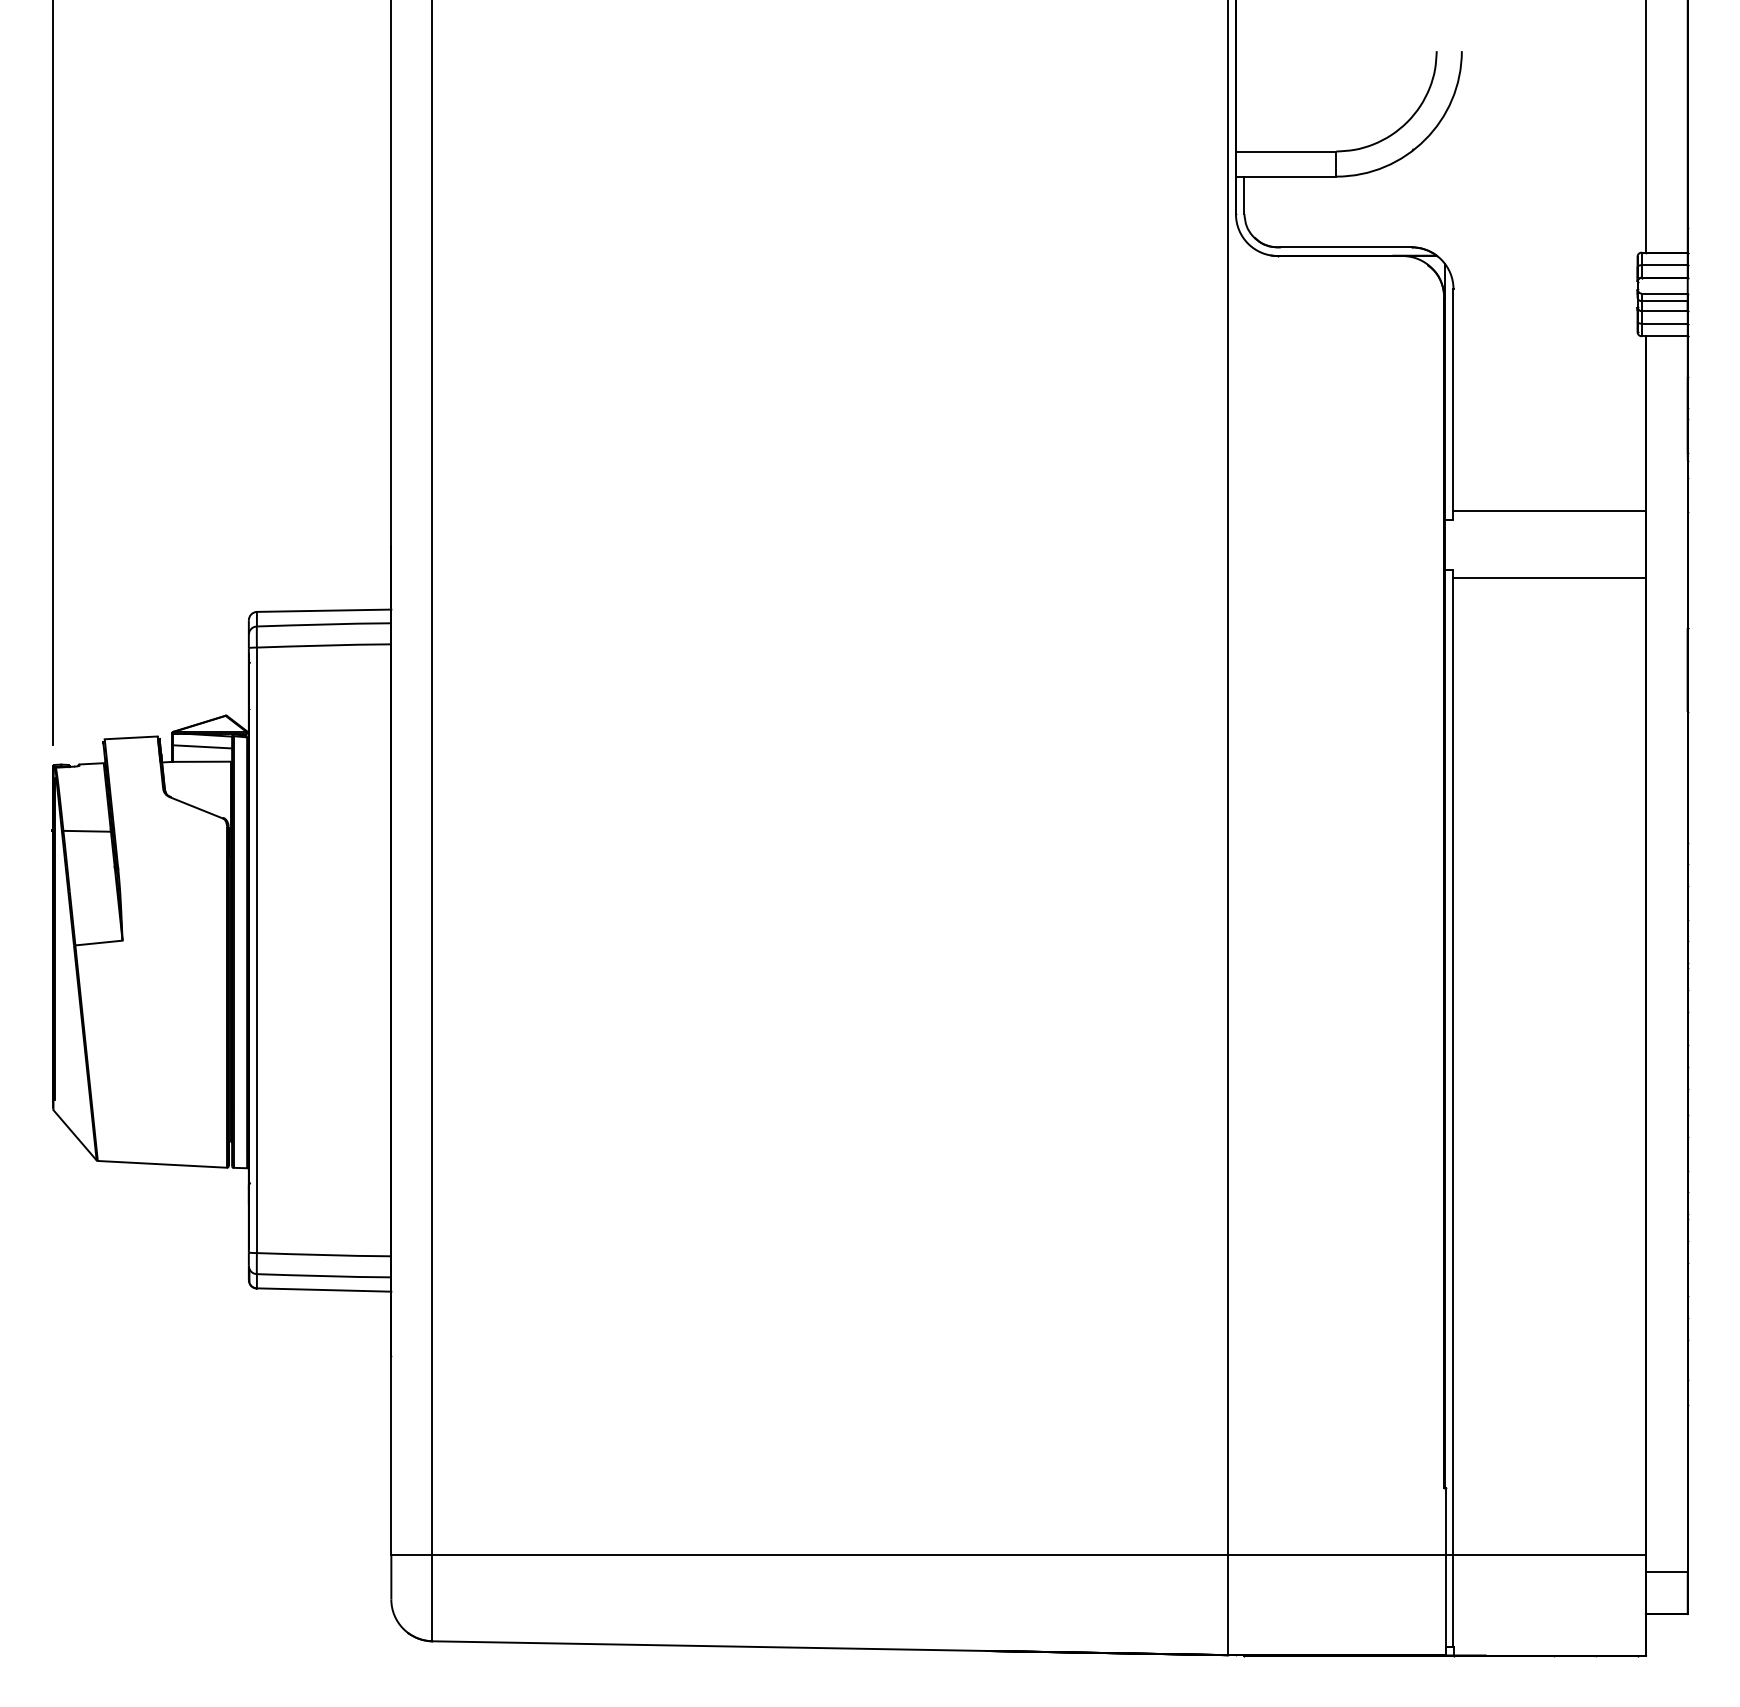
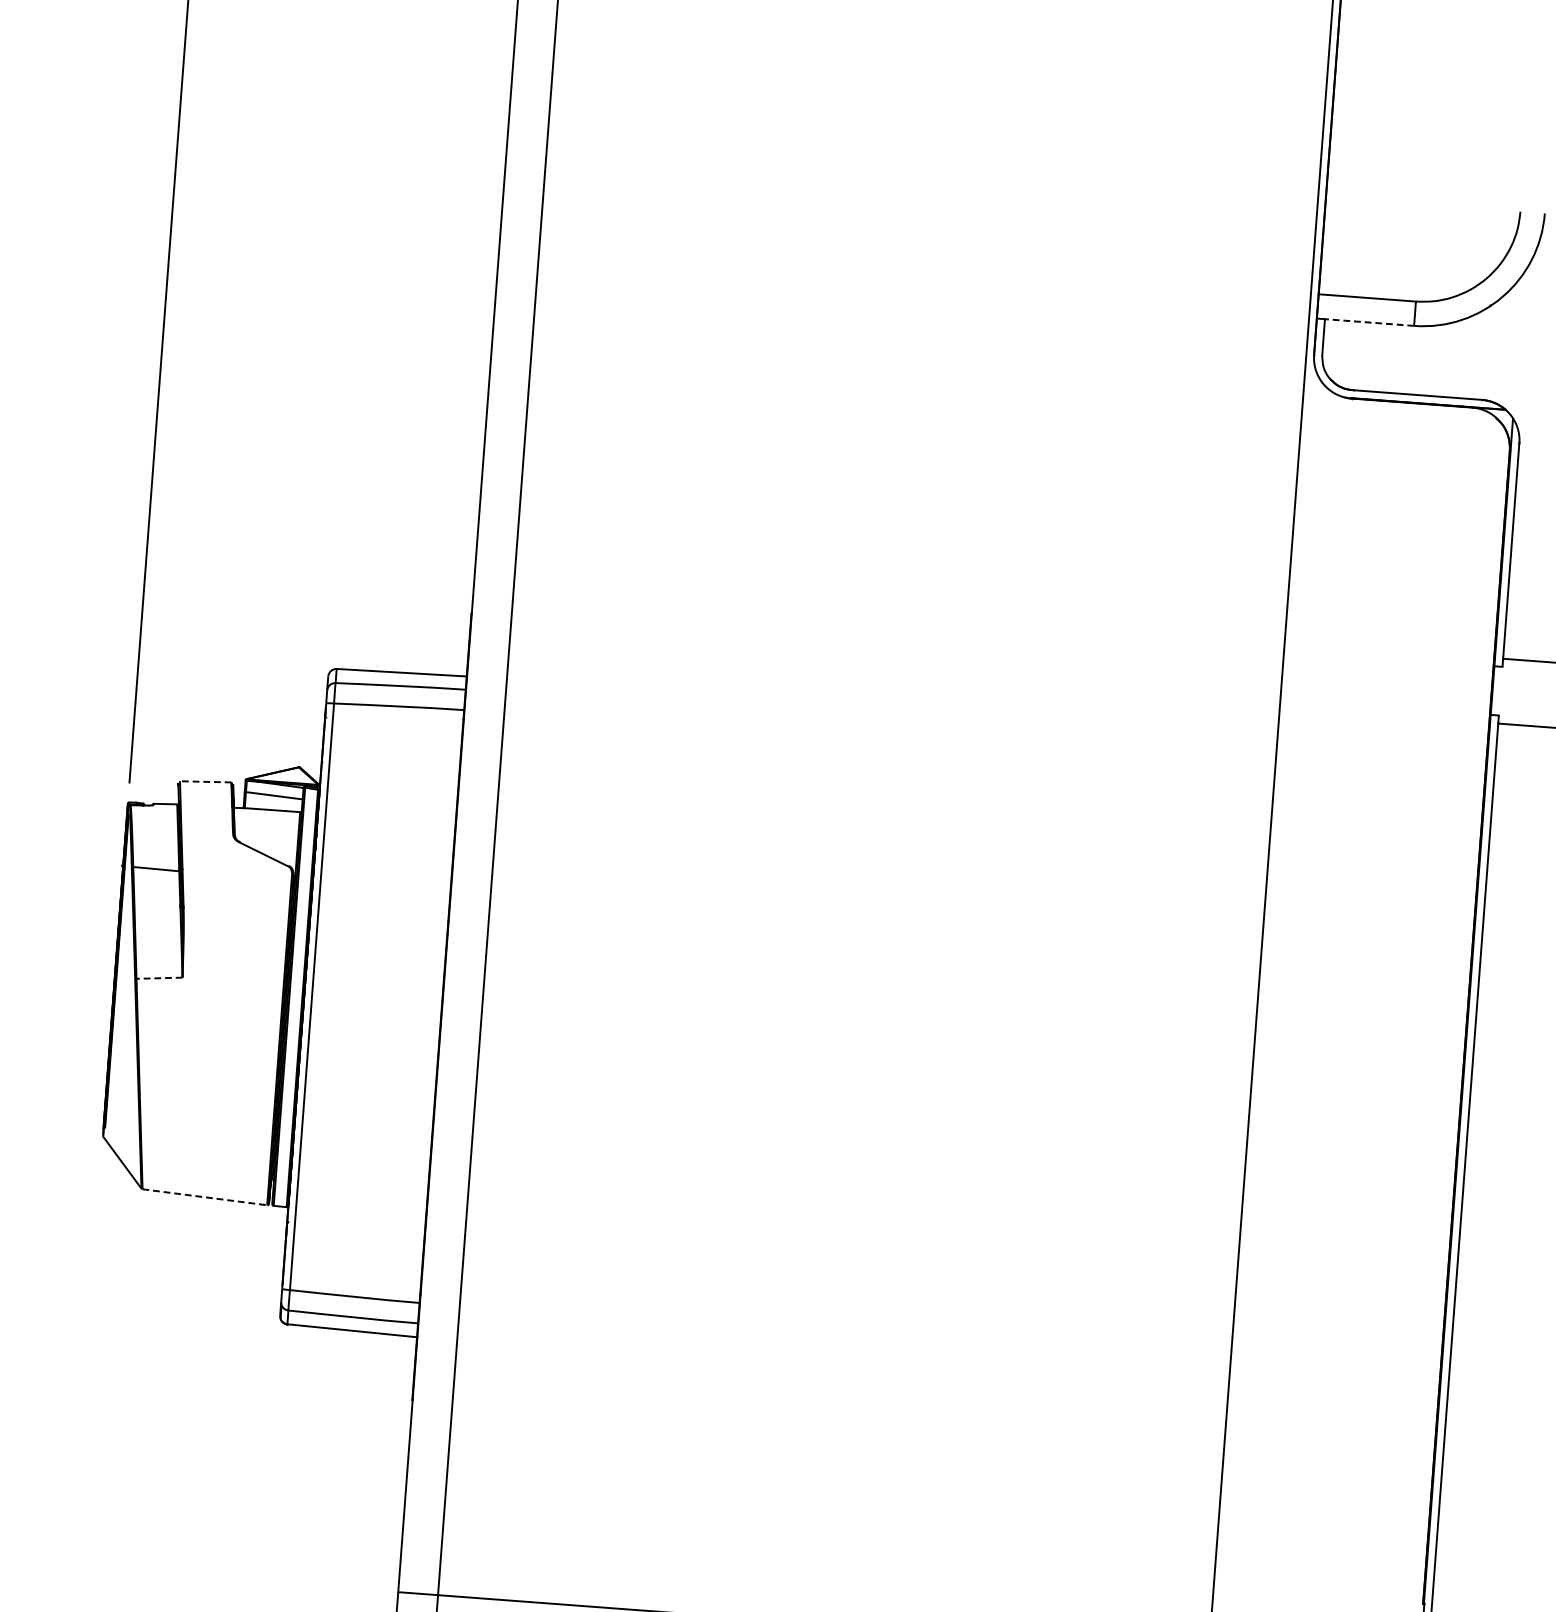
line: (1289, 176) -> (1368, 322), solid -> dashed
line: (131, 737) -> (206, 781), solid -> dashed
line: (98, 943) -> (159, 978), solid -> dashed
line: (162, 1164) -> (204, 1197), solid -> dashed

